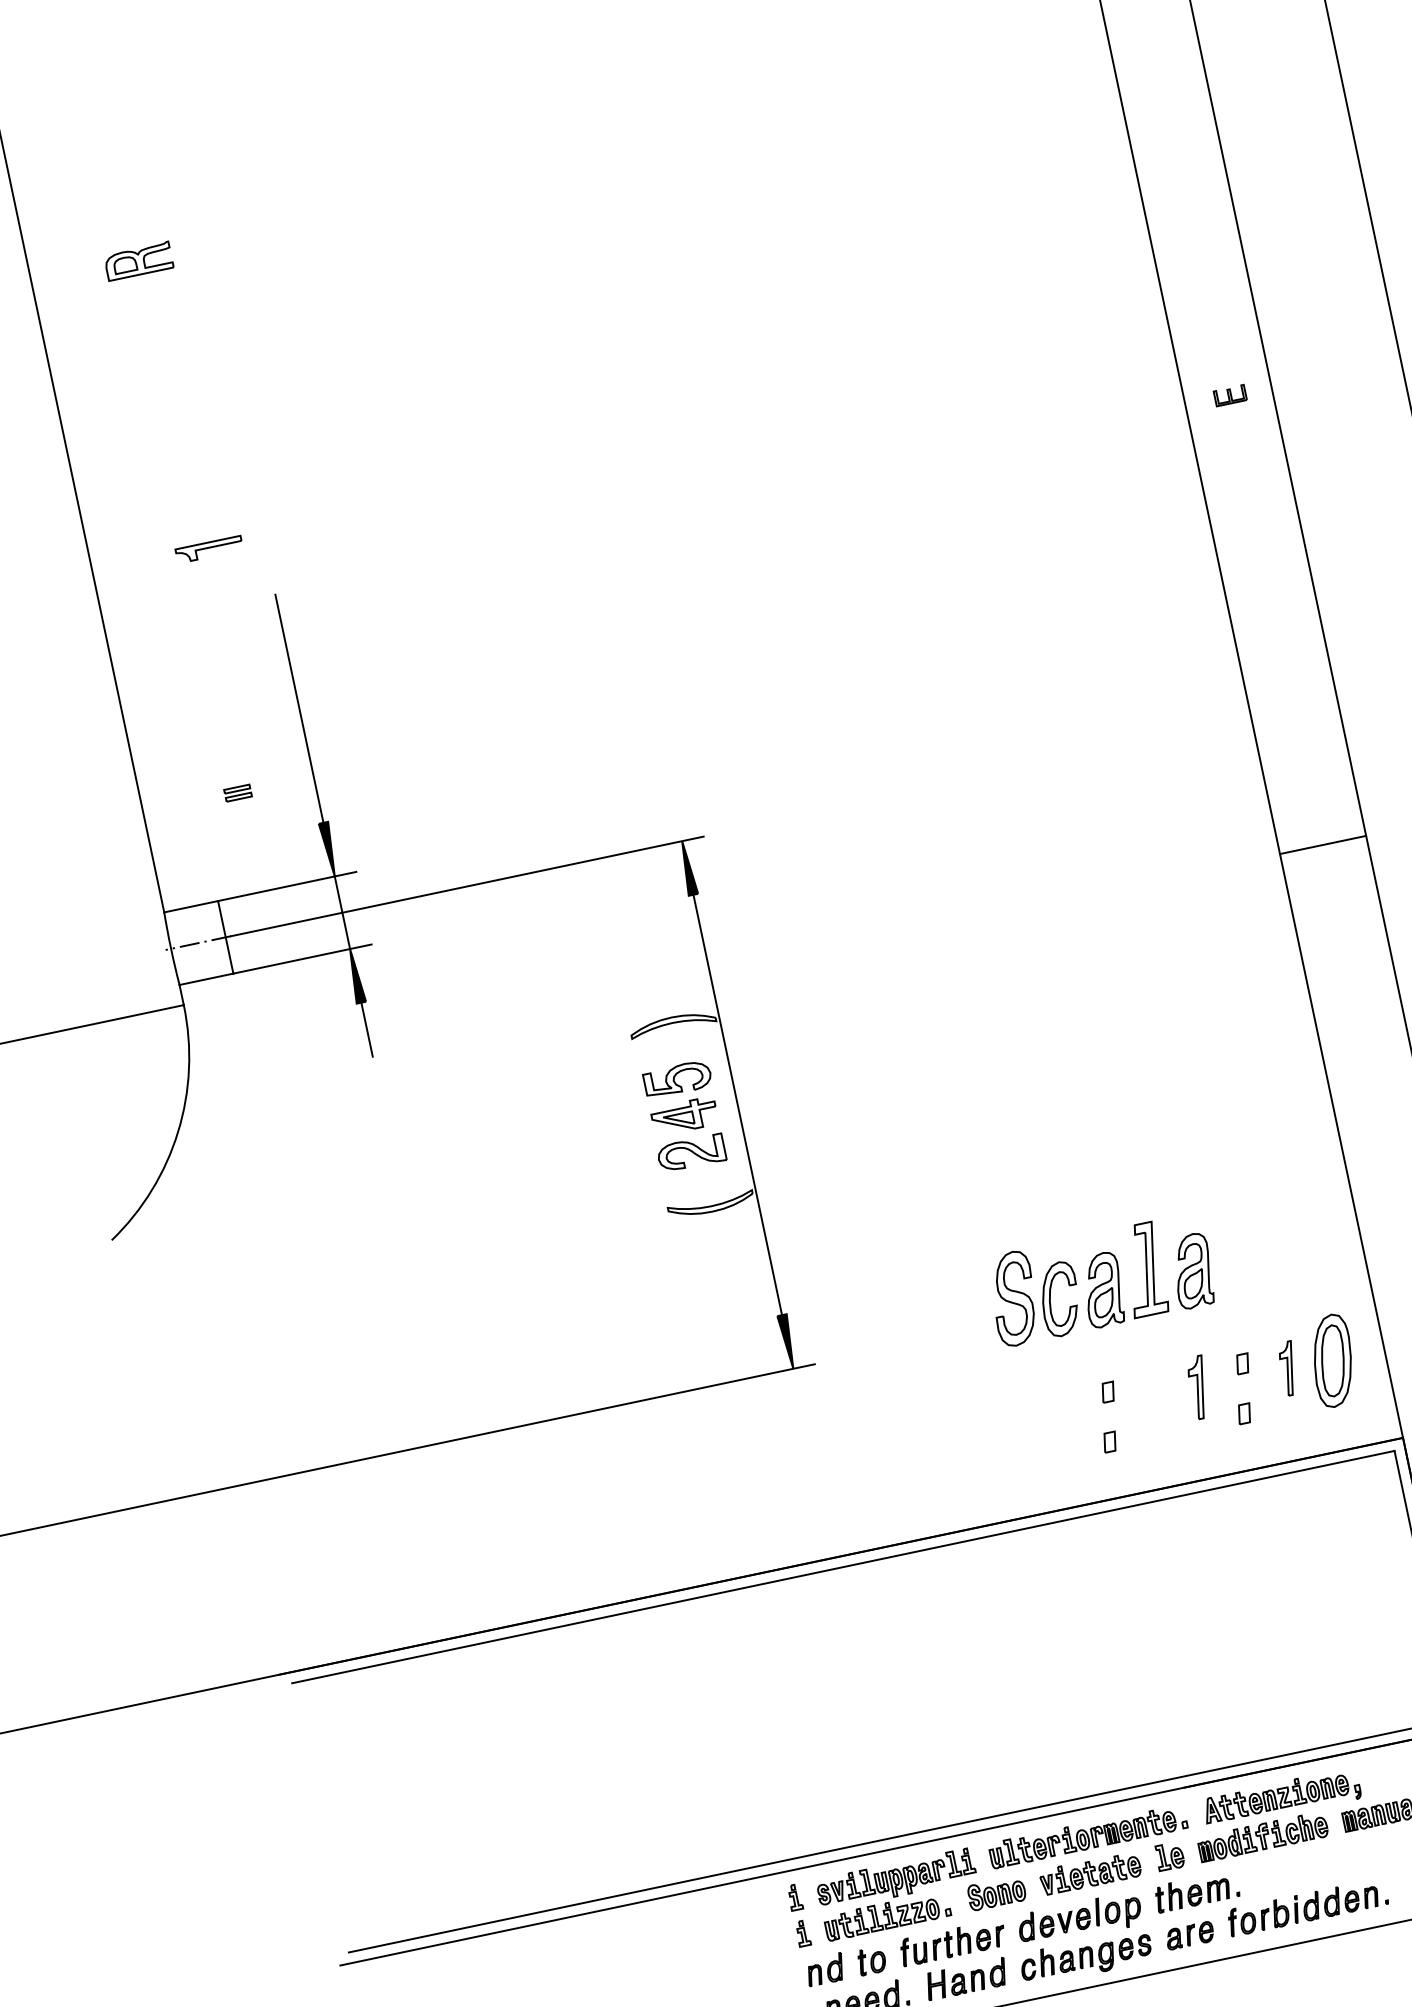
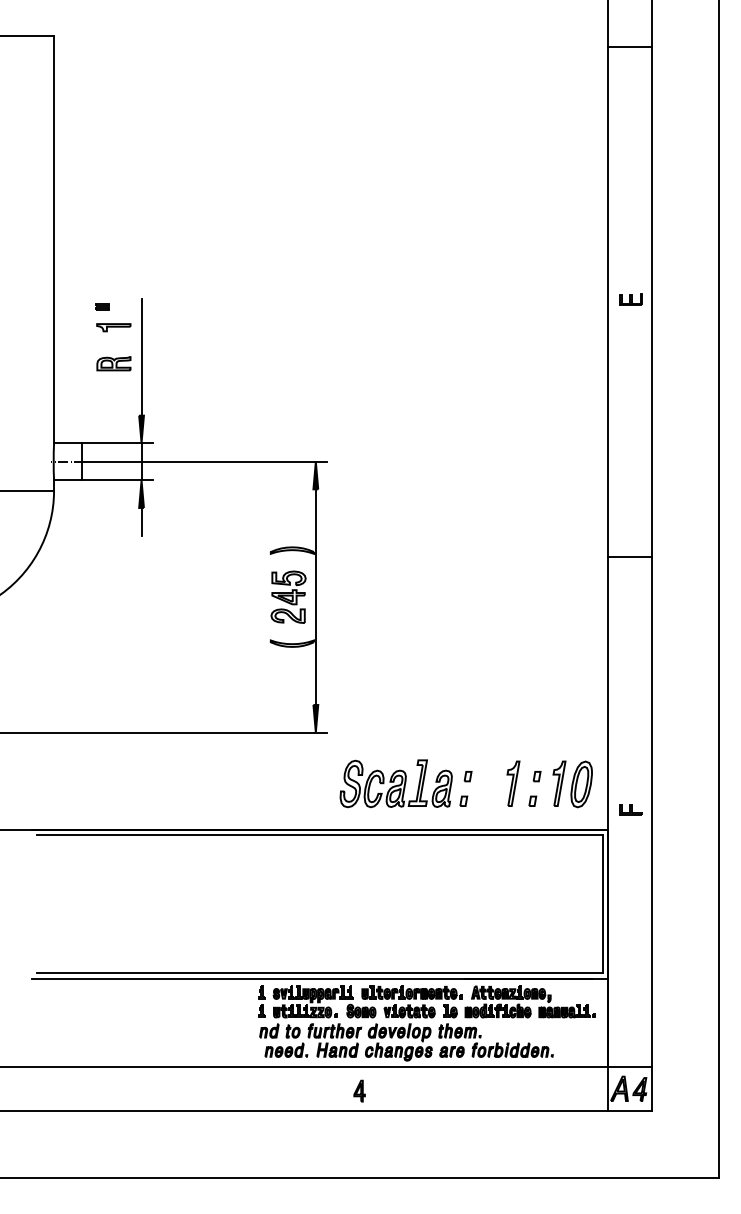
part: (137, 260) -> (113, 363), moved
part: (1228, 395) -> (630, 299), size x1.43
part: (208, 549) -> (113, 327), moved
part: (237, 791) -> (102, 306), moved
line: (1323, 845) -> (630, 557), moved
part: (1099, 1279) -> (395, 783), moved
part: (1289, 1368) -> (559, 783), size x1.67
part: (1199, 1387) -> (513, 783), size x1.43

